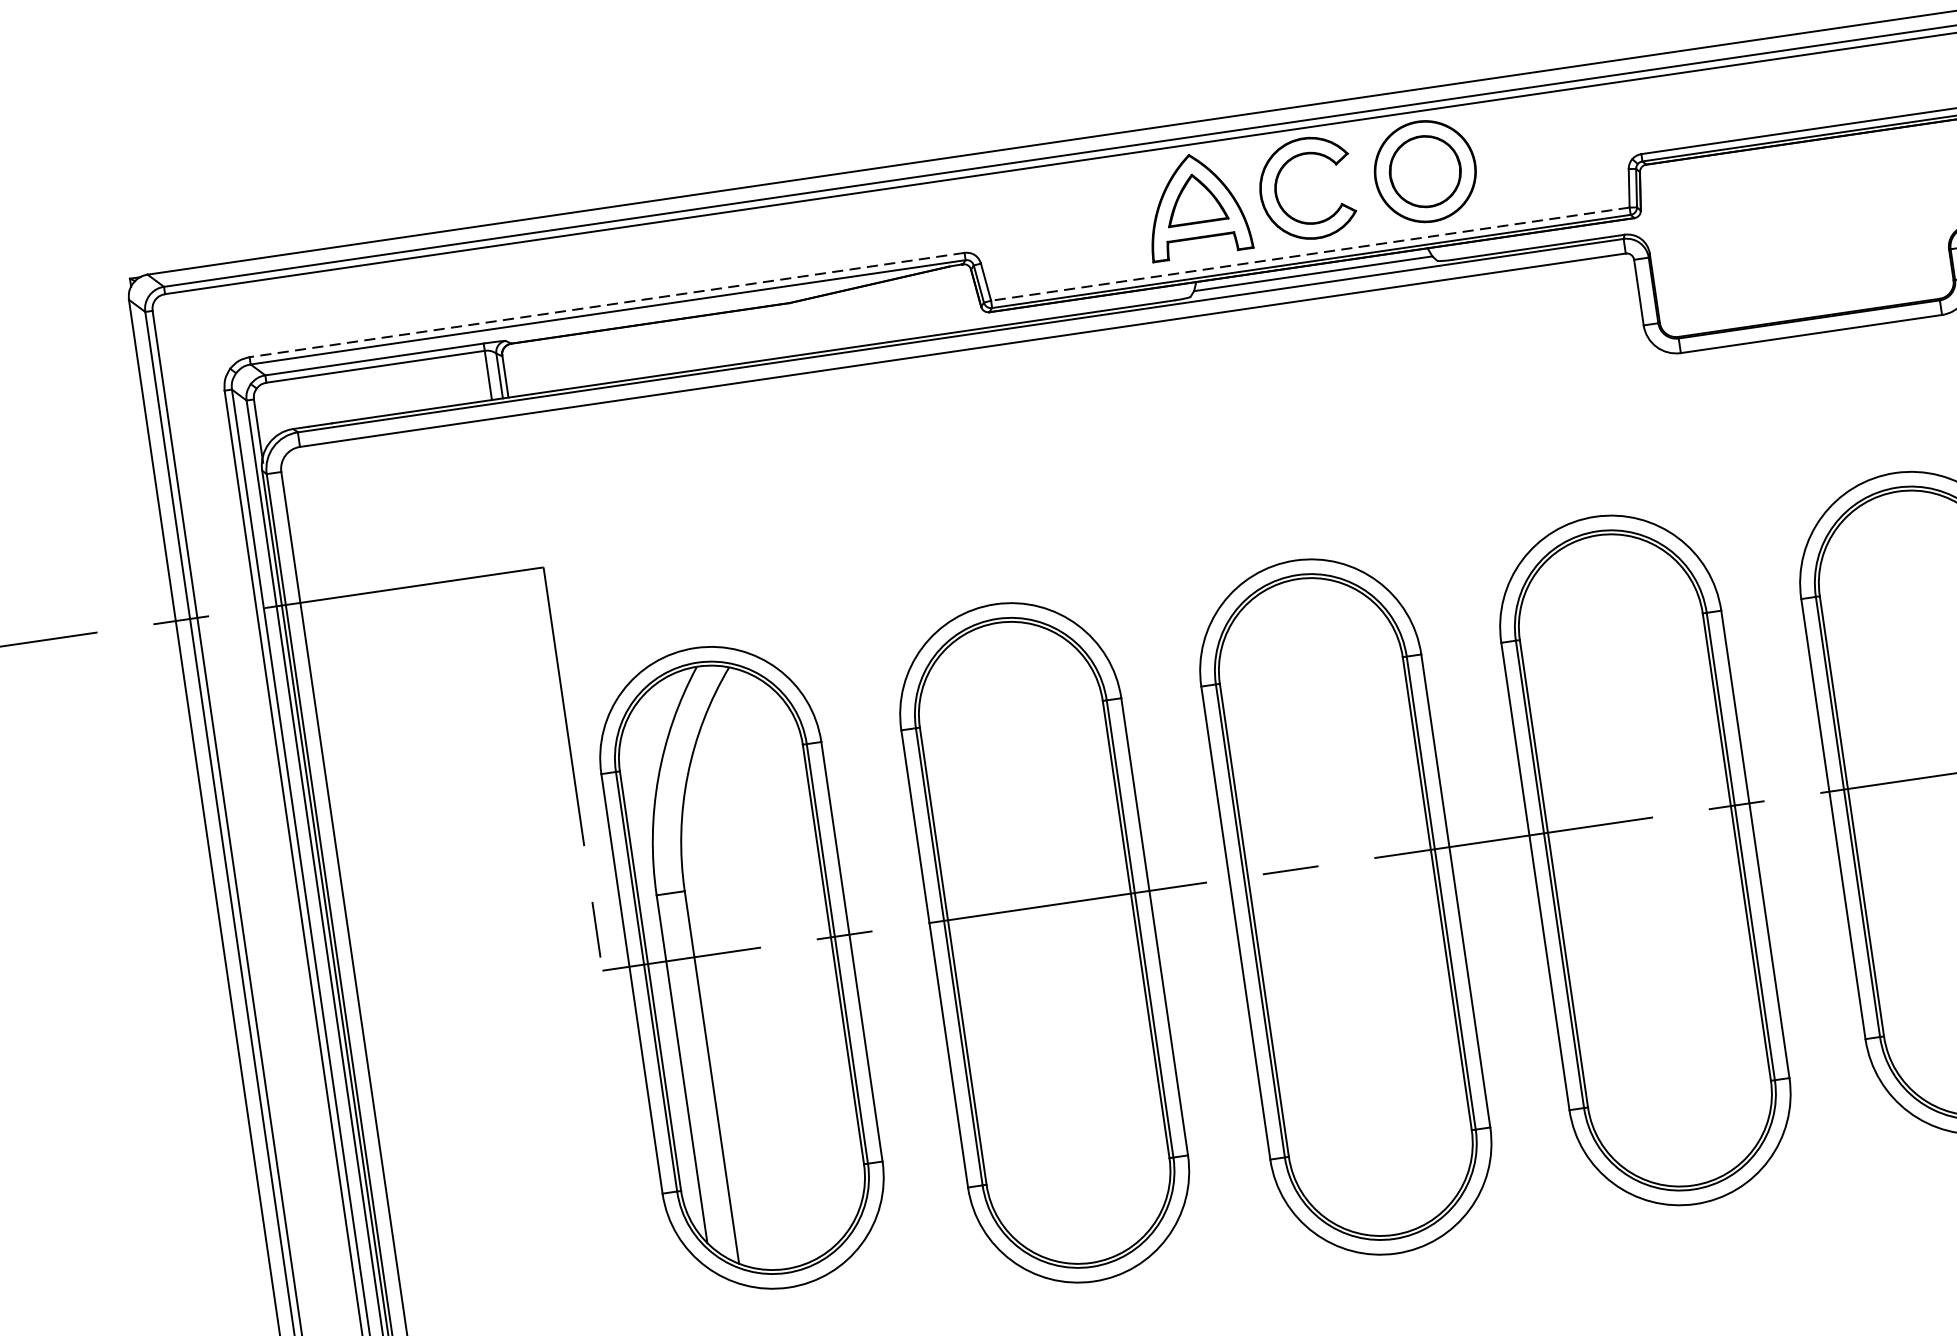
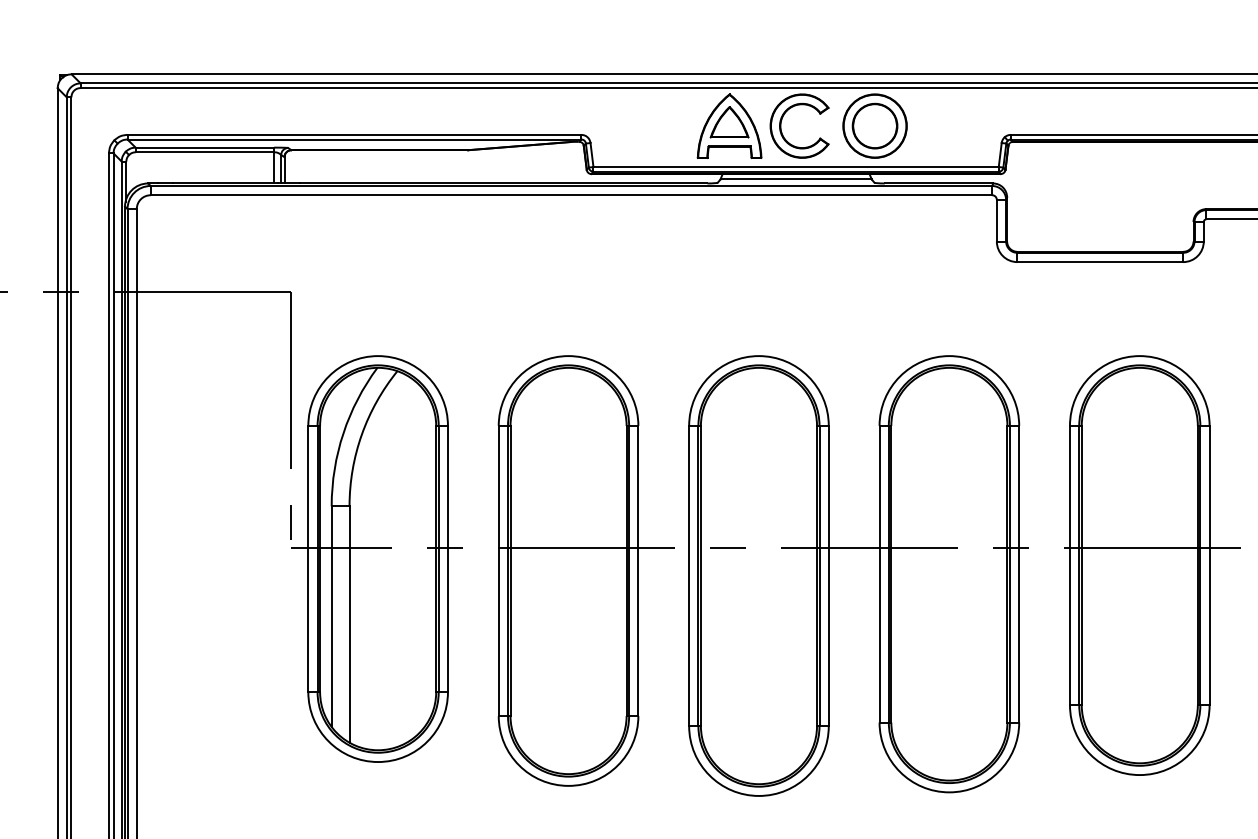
line: (1311, 254) -> (796, 167), dashed -> solid
line: (607, 304) -> (354, 134), dashed -> solid

